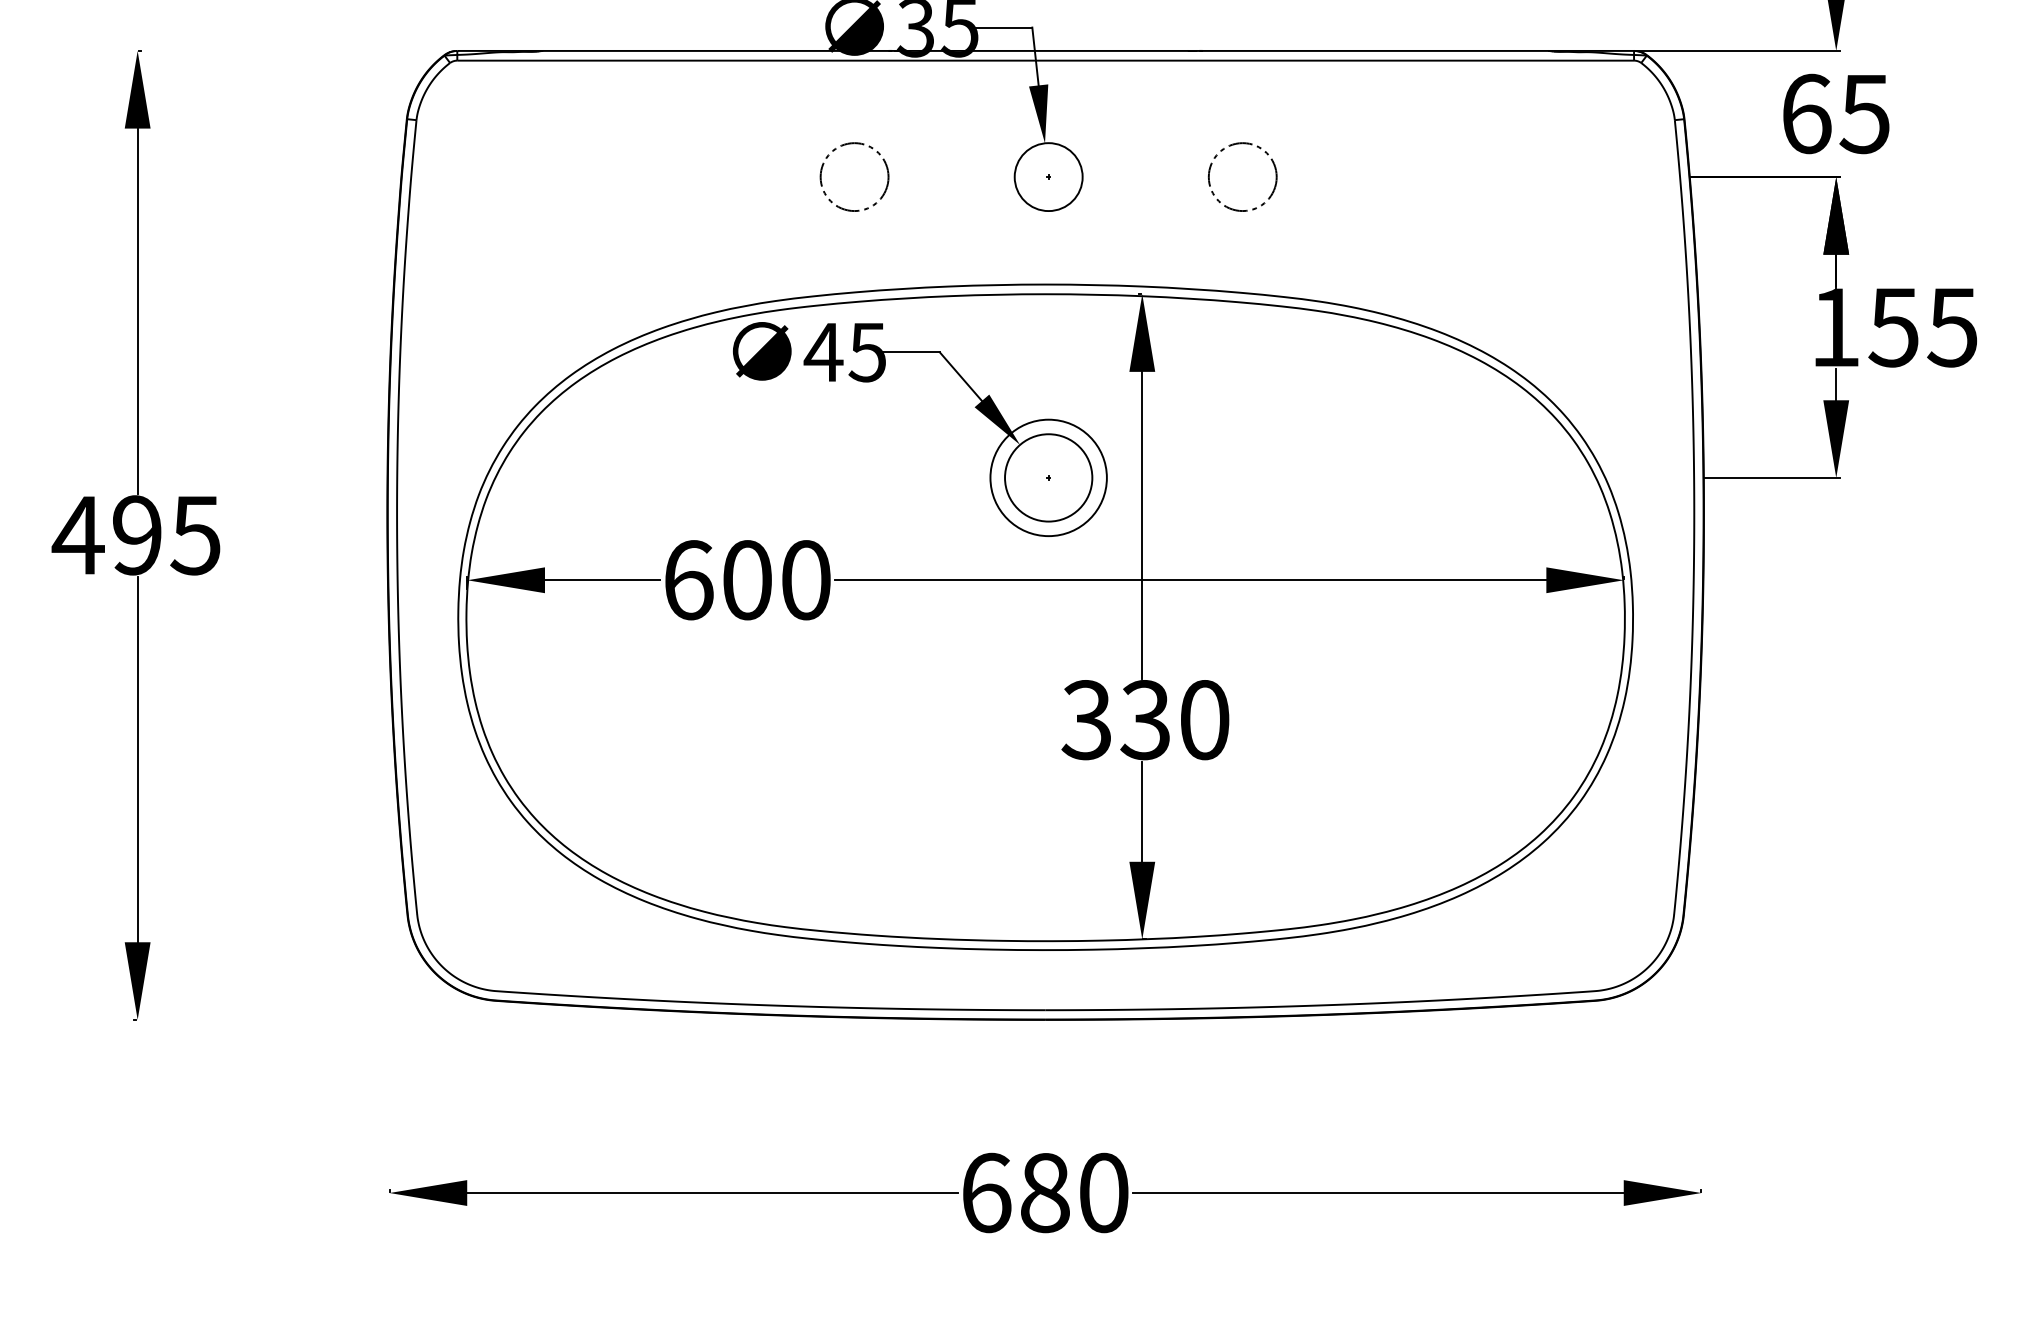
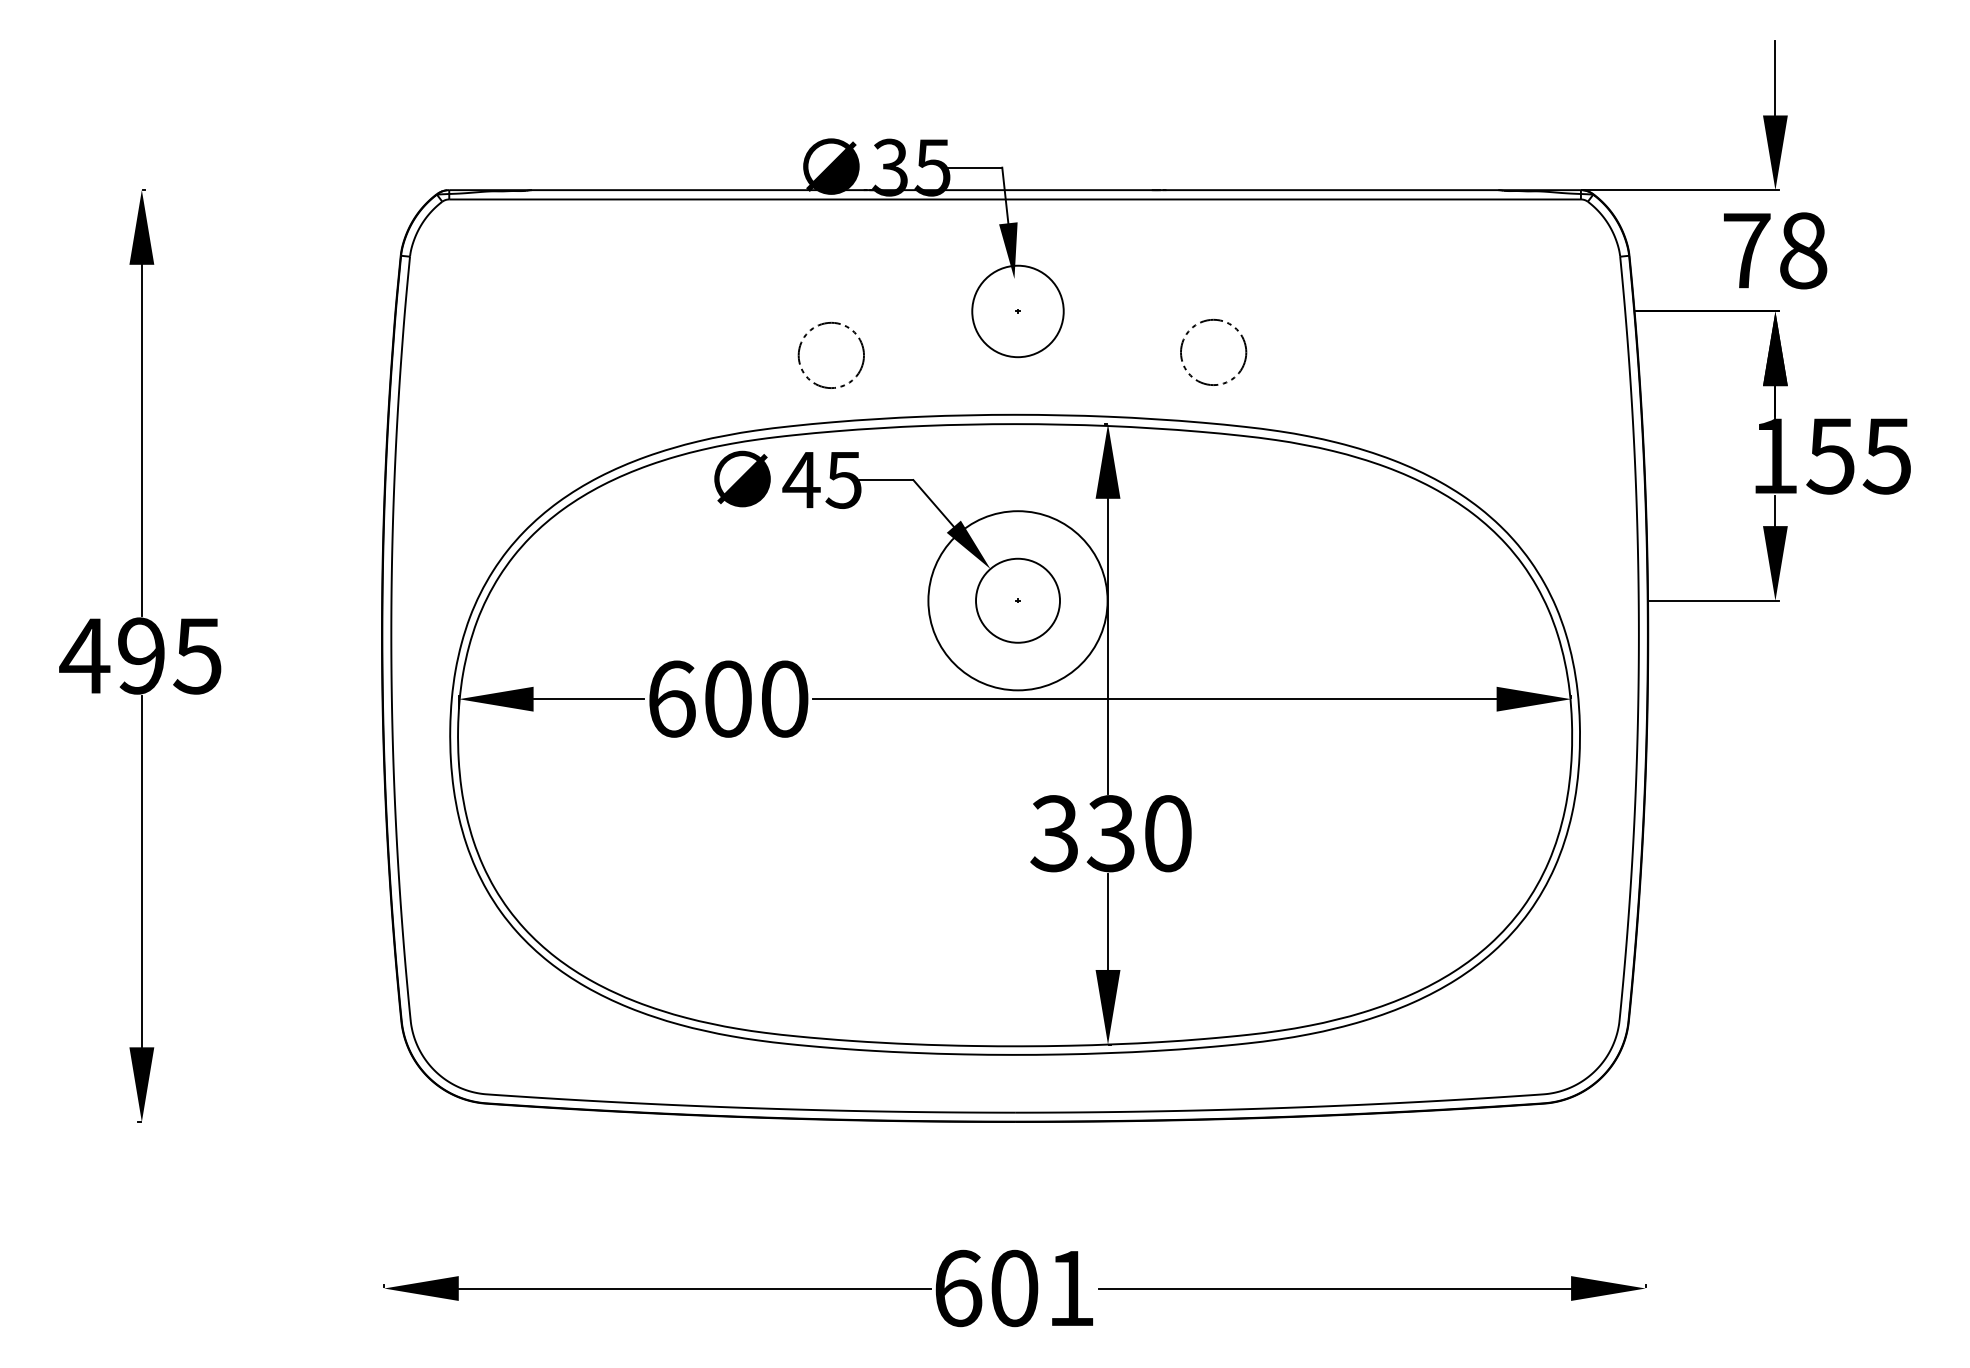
text: (1836, 113) -> (1775, 250), 65 -> 78
circle: (853, 176) -> (830, 354), moved
circle: (1242, 176) -> (1213, 351), moved
circle: (1048, 177) -> (1017, 311), size x1.4
circle: (1049, 477) -> (1018, 600), size x1.6
text: (1074, 1193) -> (1042, 1288), 680 -> 601

